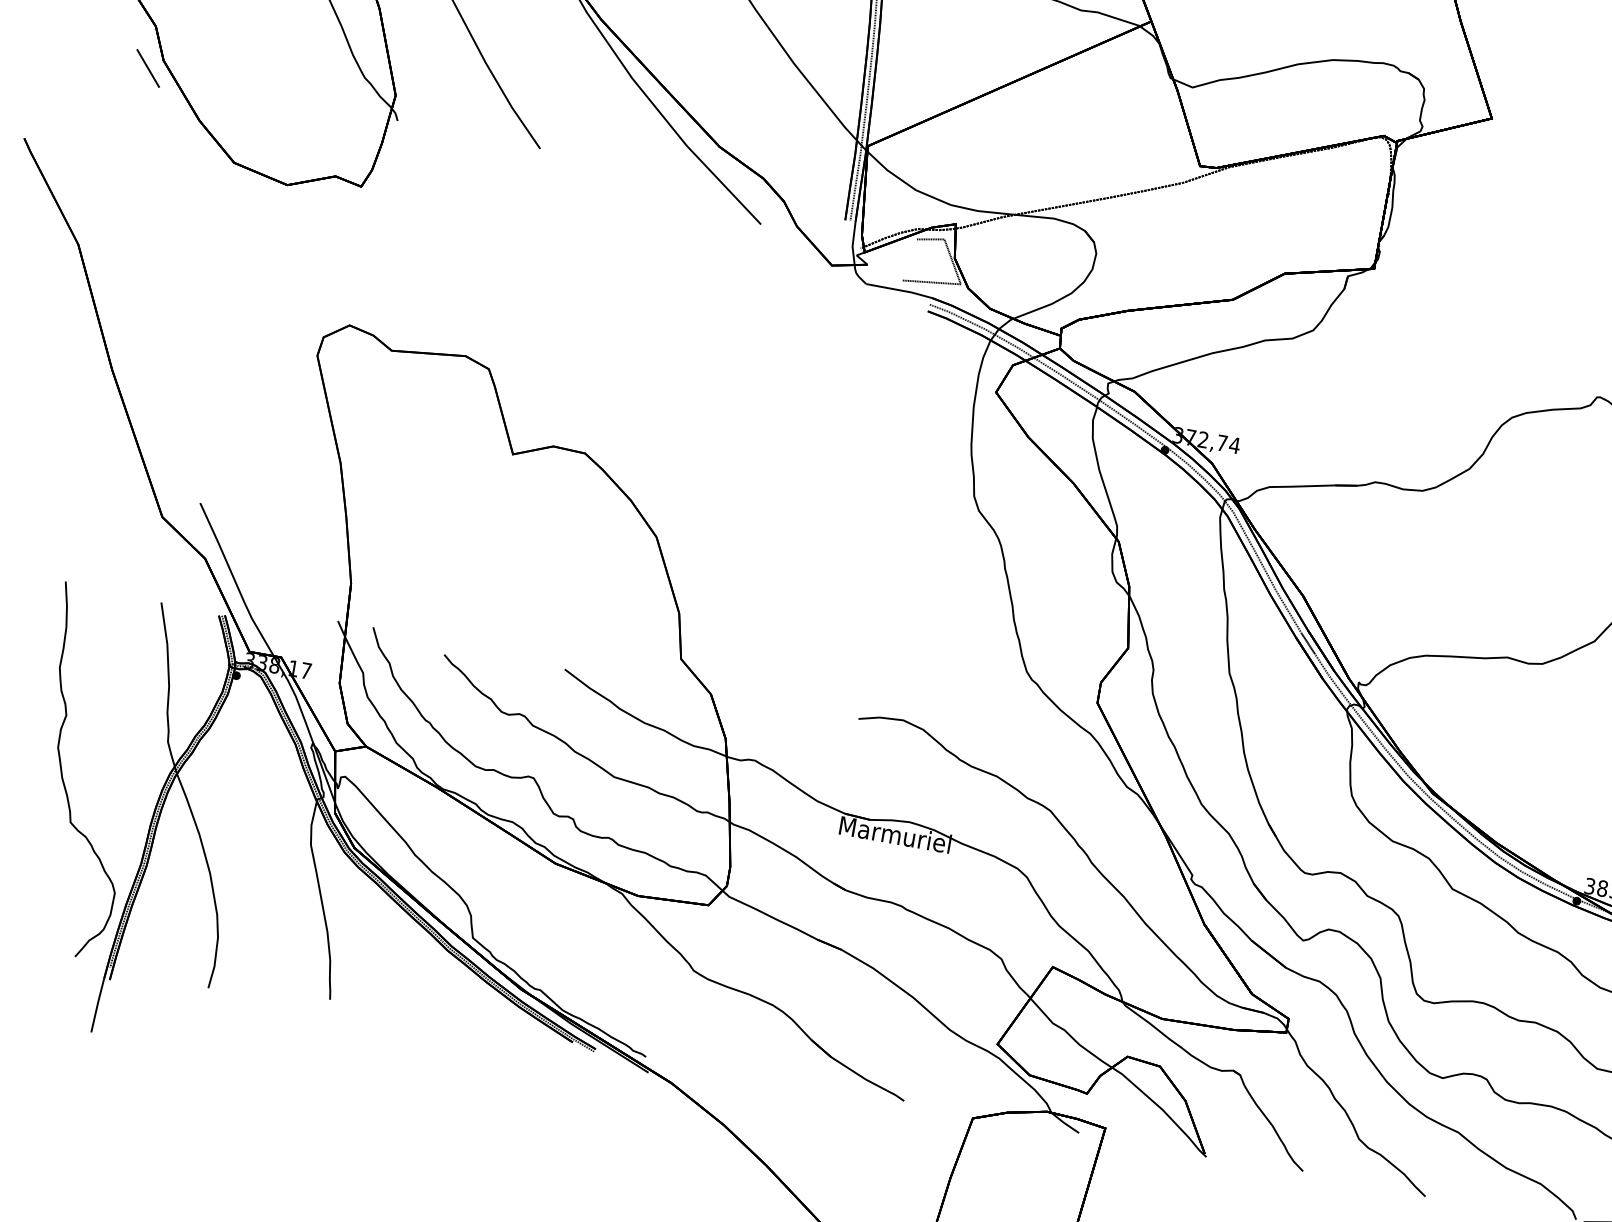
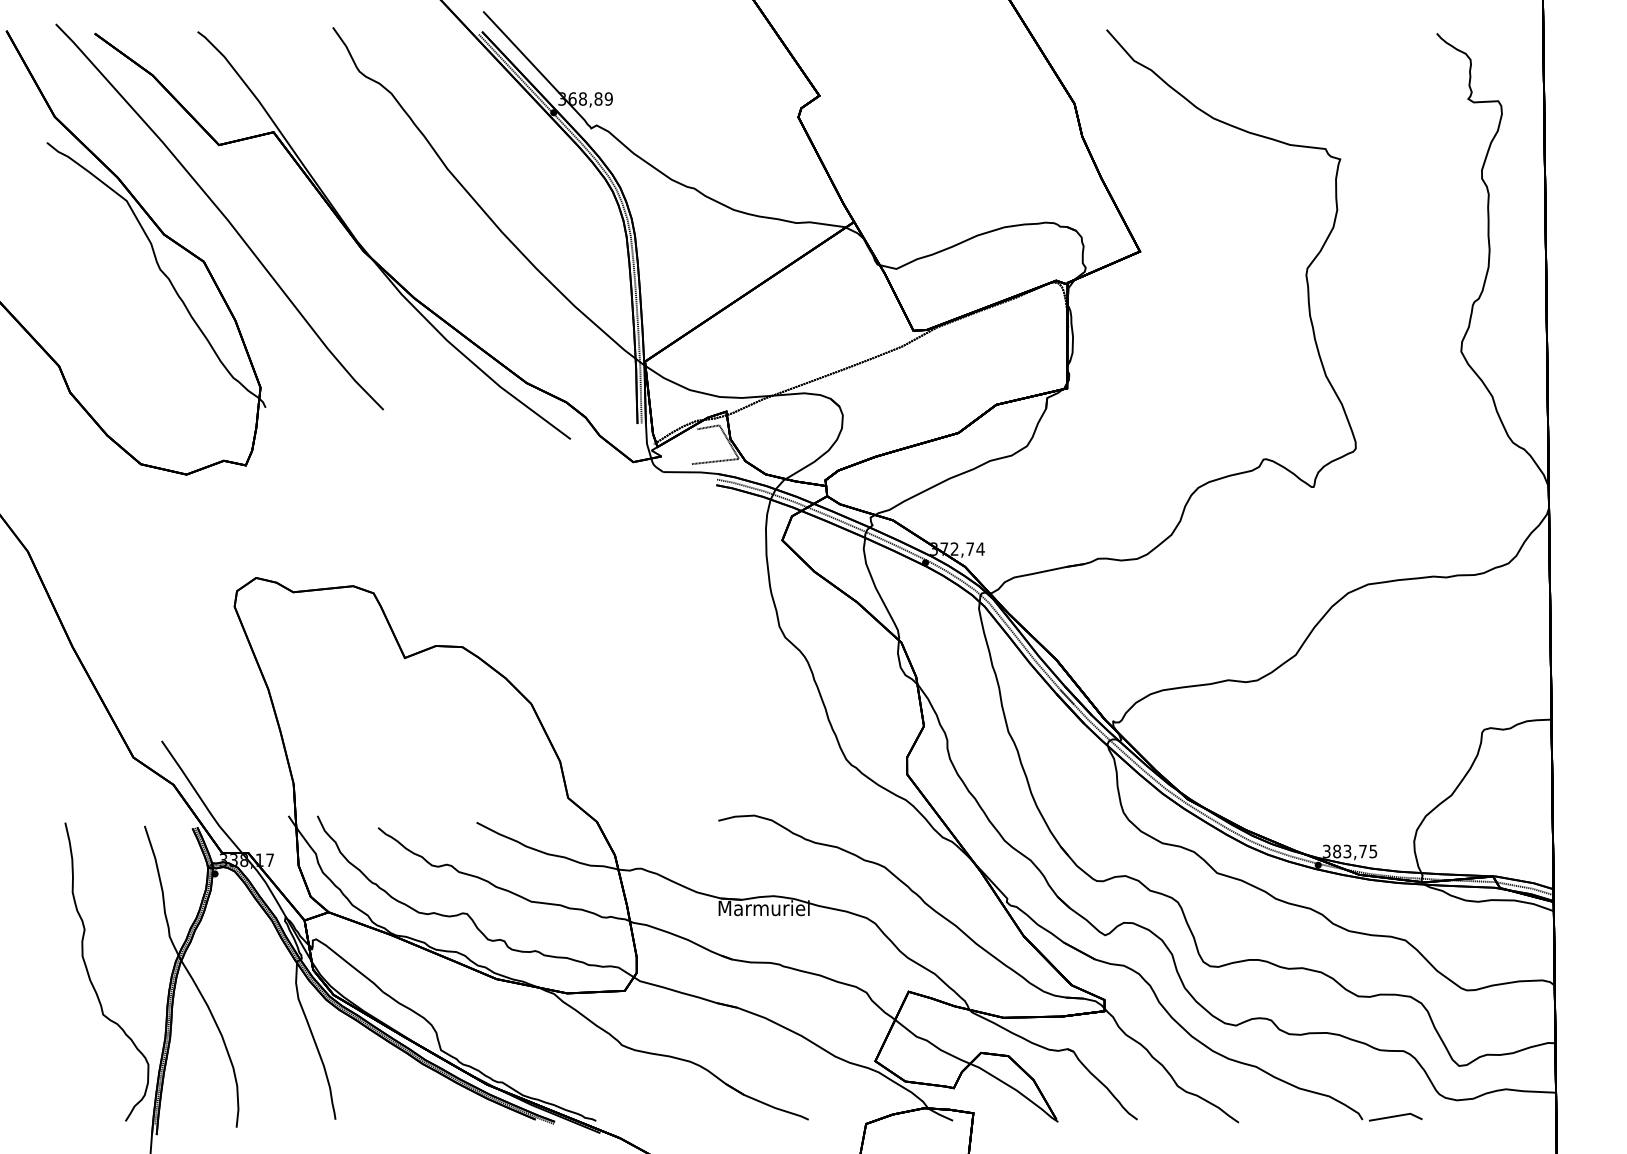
line: (147, 67) -> (58, 400), removed

